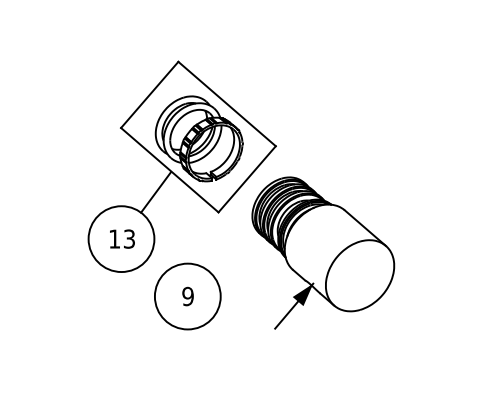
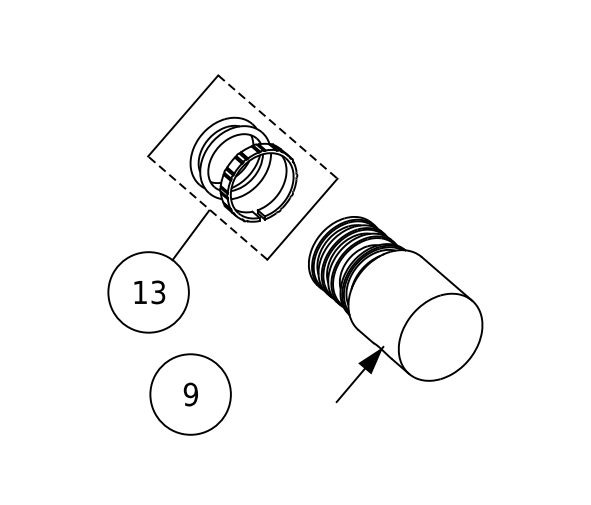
line: (227, 104) -> (278, 127), solid -> dashed
line: (169, 169) -> (207, 207), solid -> dashed
part: (187, 296) -> (190, 394), moved

